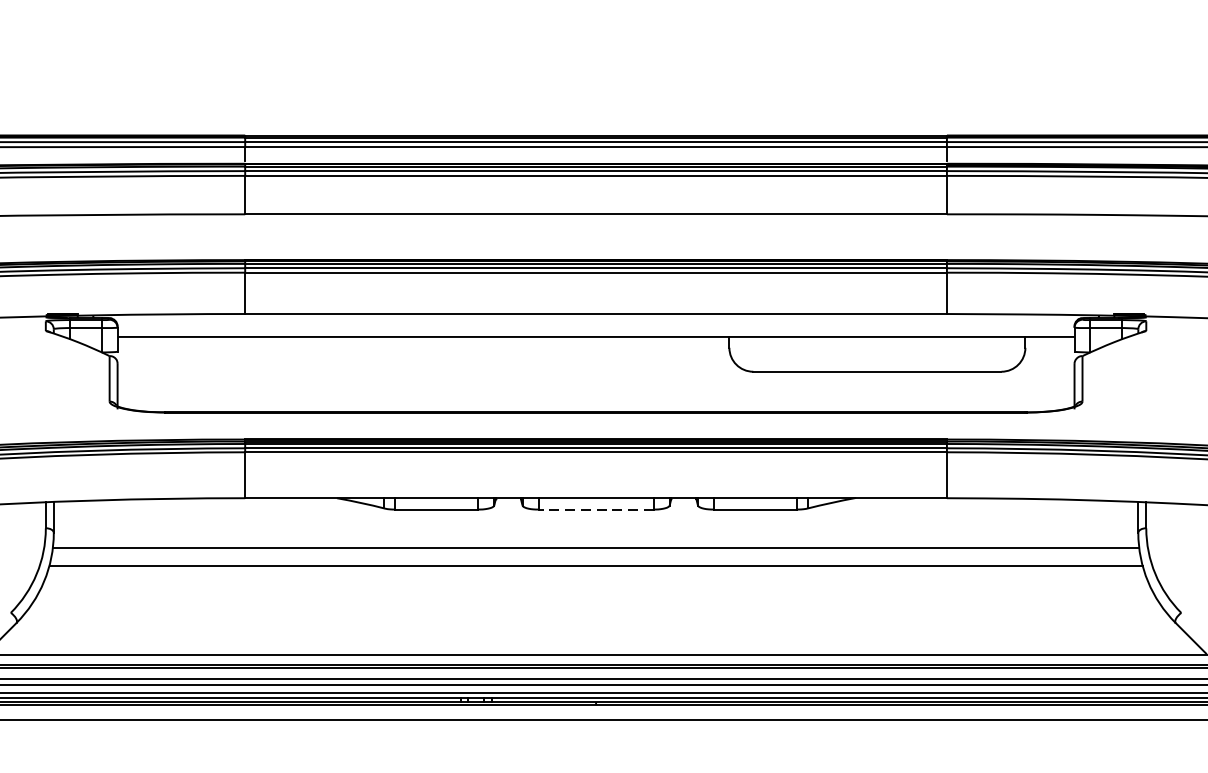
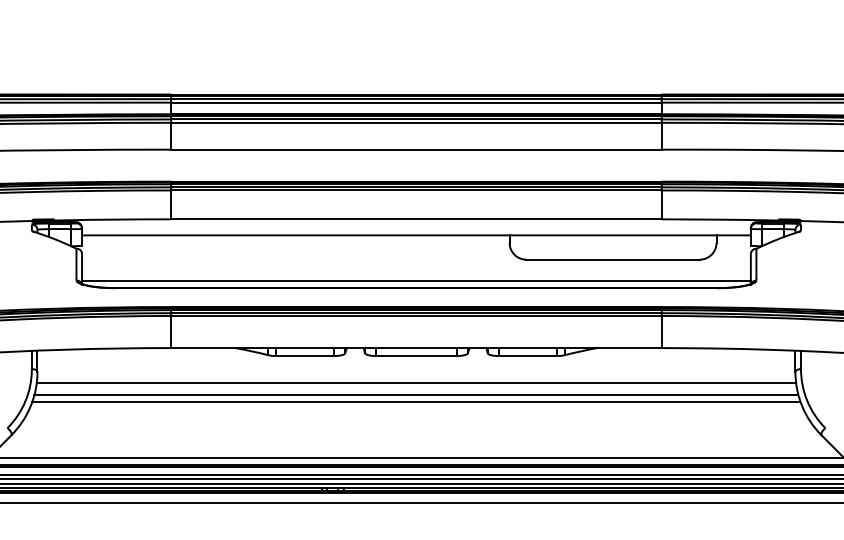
line: (596, 401) -> (416, 280), added
line: (596, 508) -> (416, 355), dashed -> solid
line: (596, 576) -> (416, 402), added

